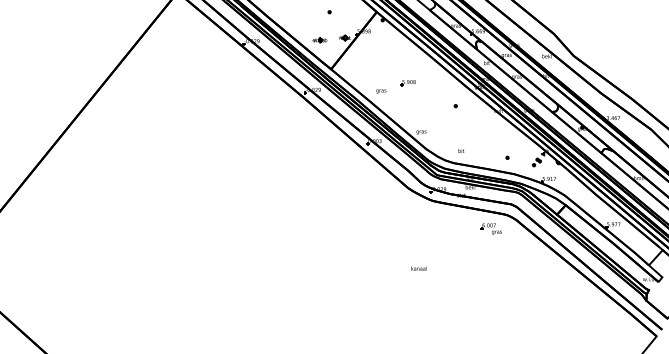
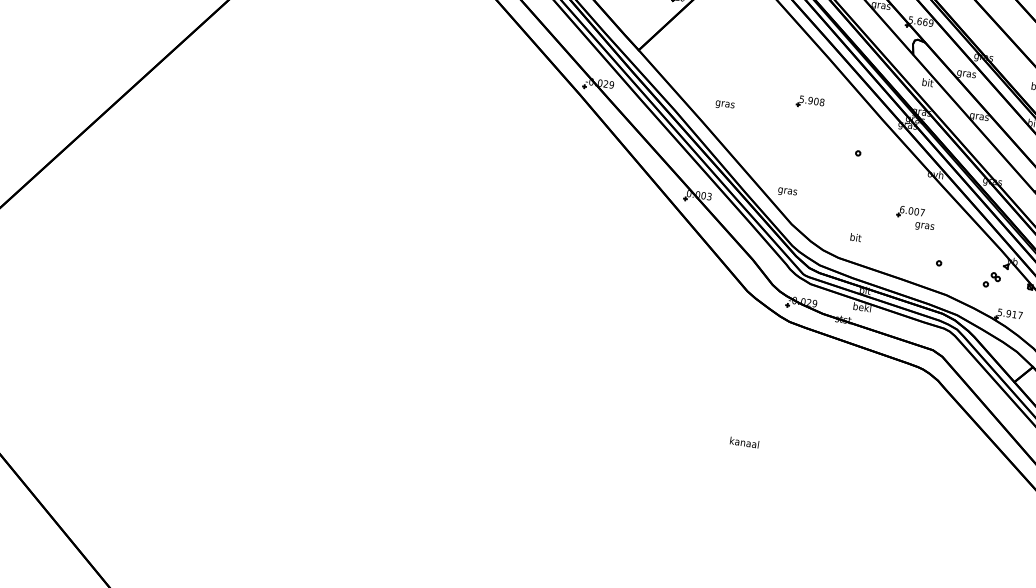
part: (407, 83) -> (808, 103), moved
part: (490, 228) -> (913, 217), moved

